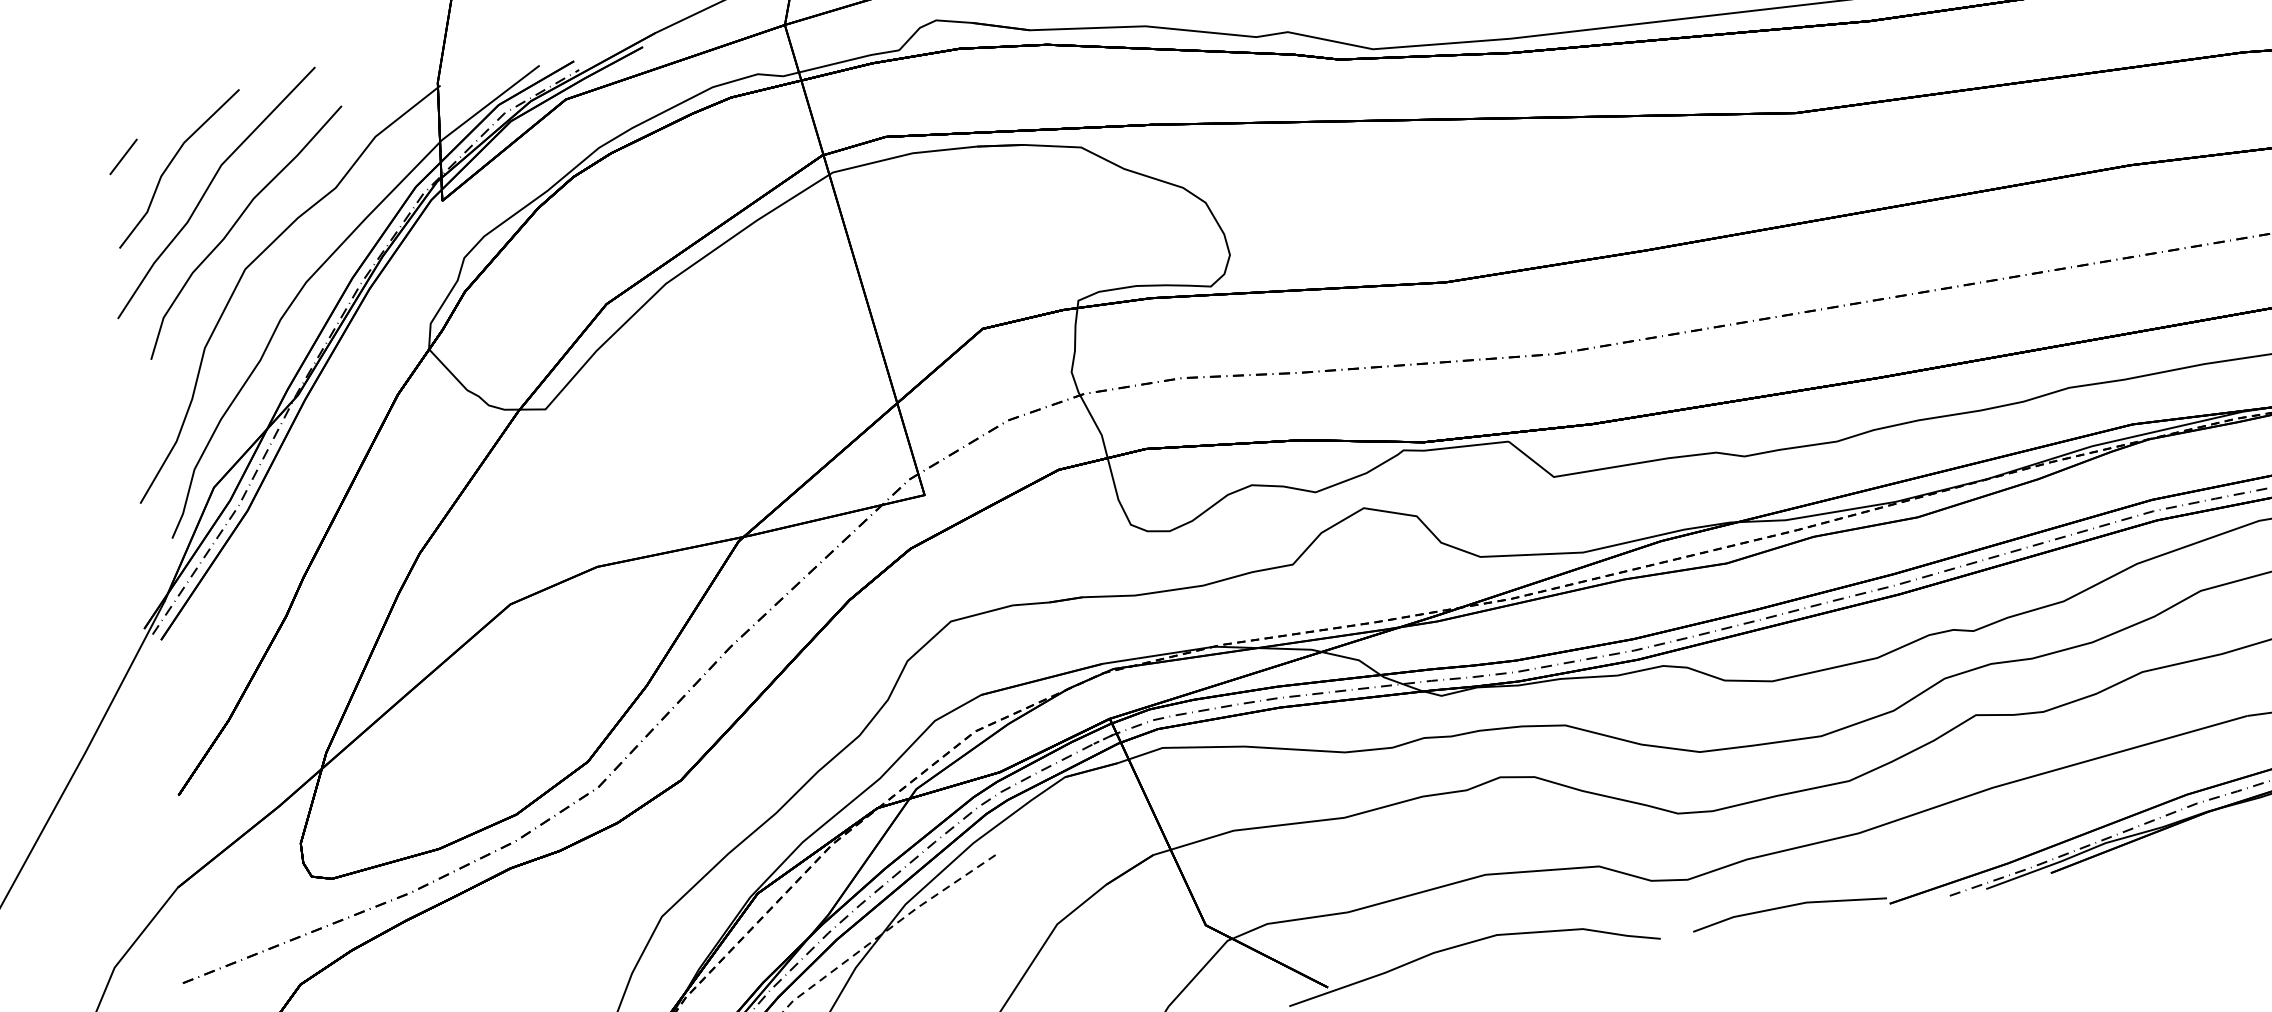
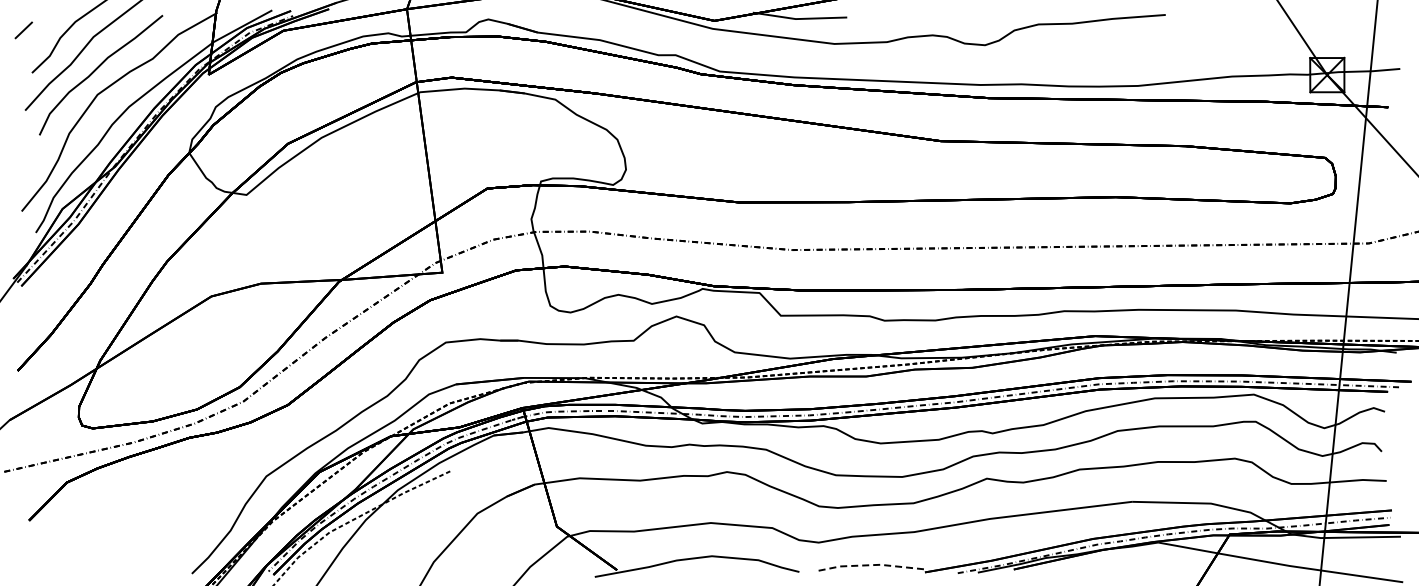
line: (123, 157) -> (23, 30), moved
line: (1786, 906) -> (869, 565), solid -> dashed

